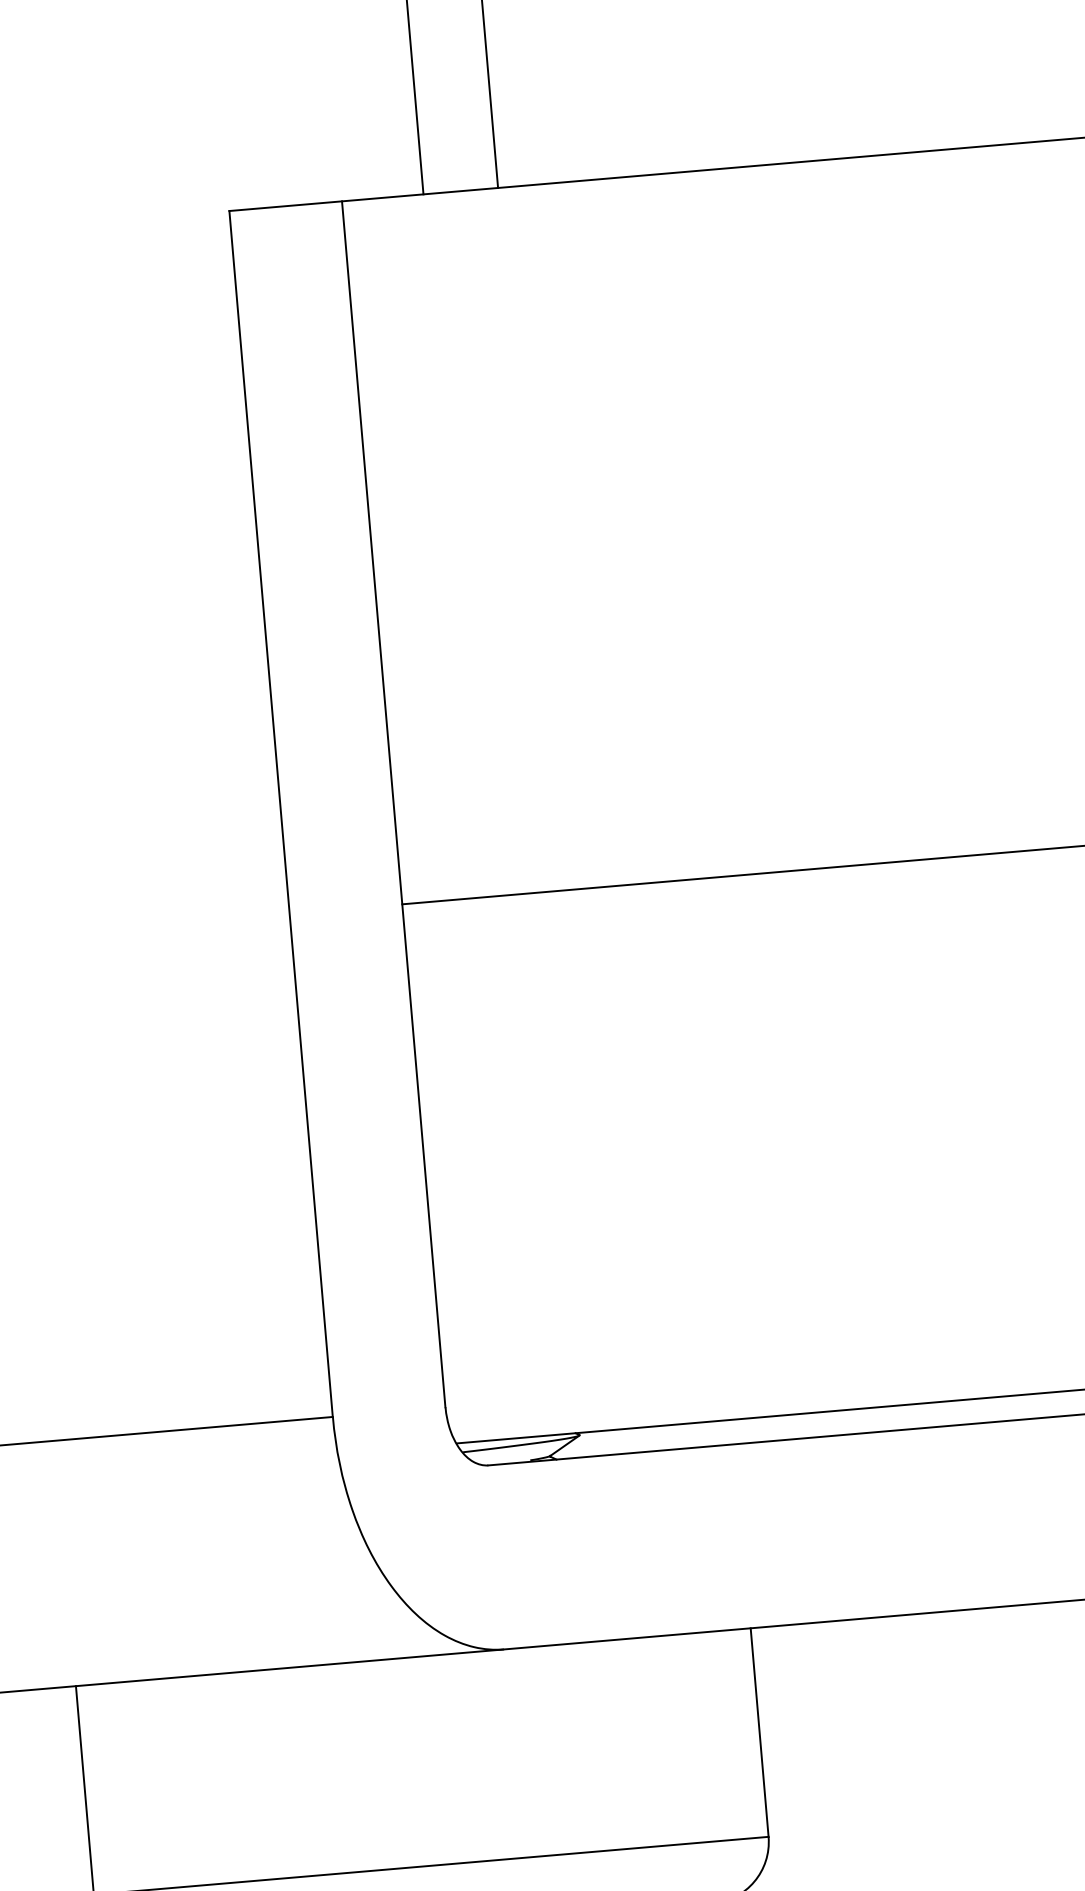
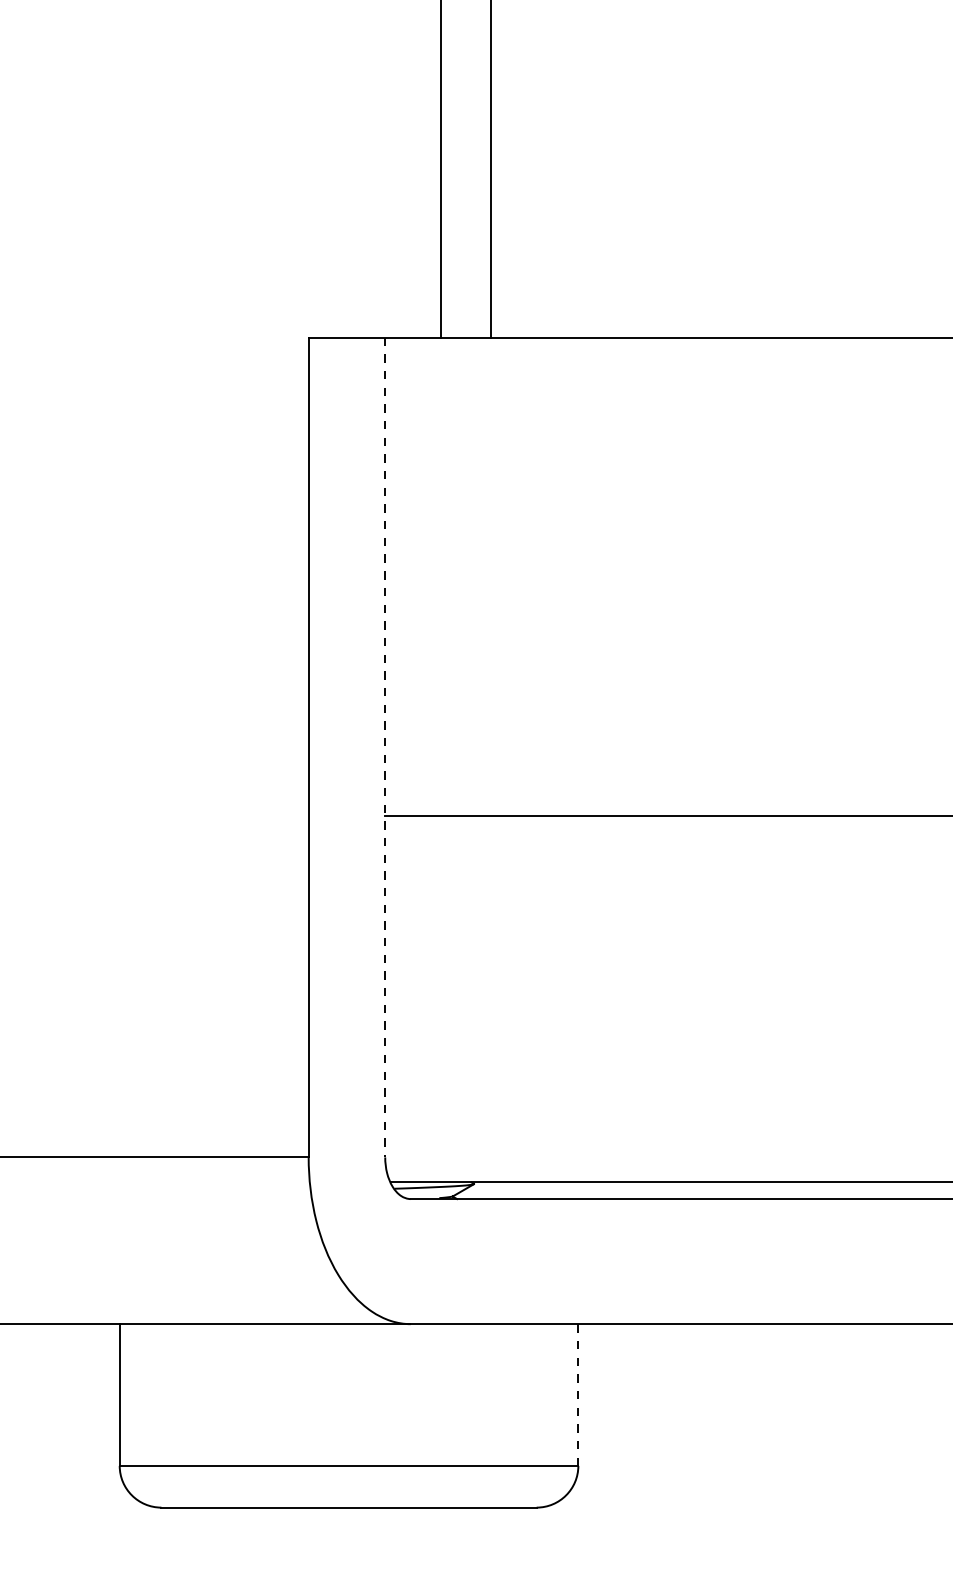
line: (394, 804) -> (385, 747), solid -> dashed
line: (759, 1733) -> (578, 1395), solid -> dashed

